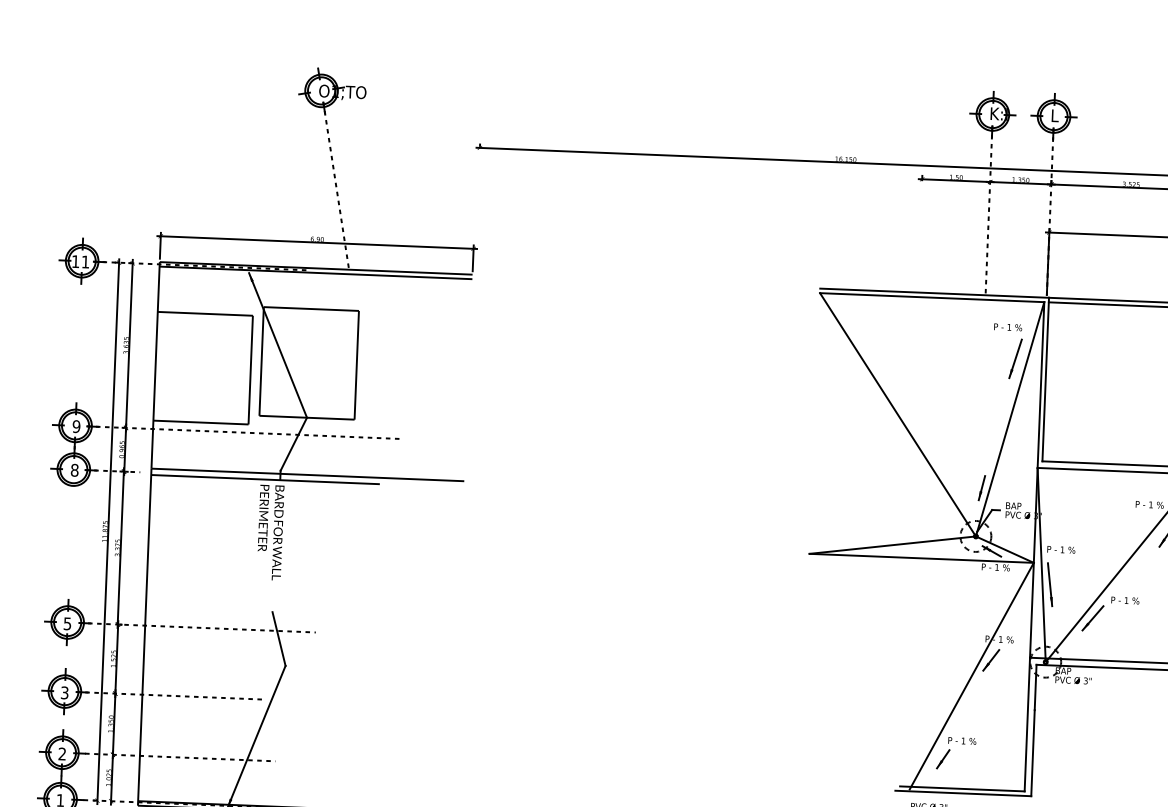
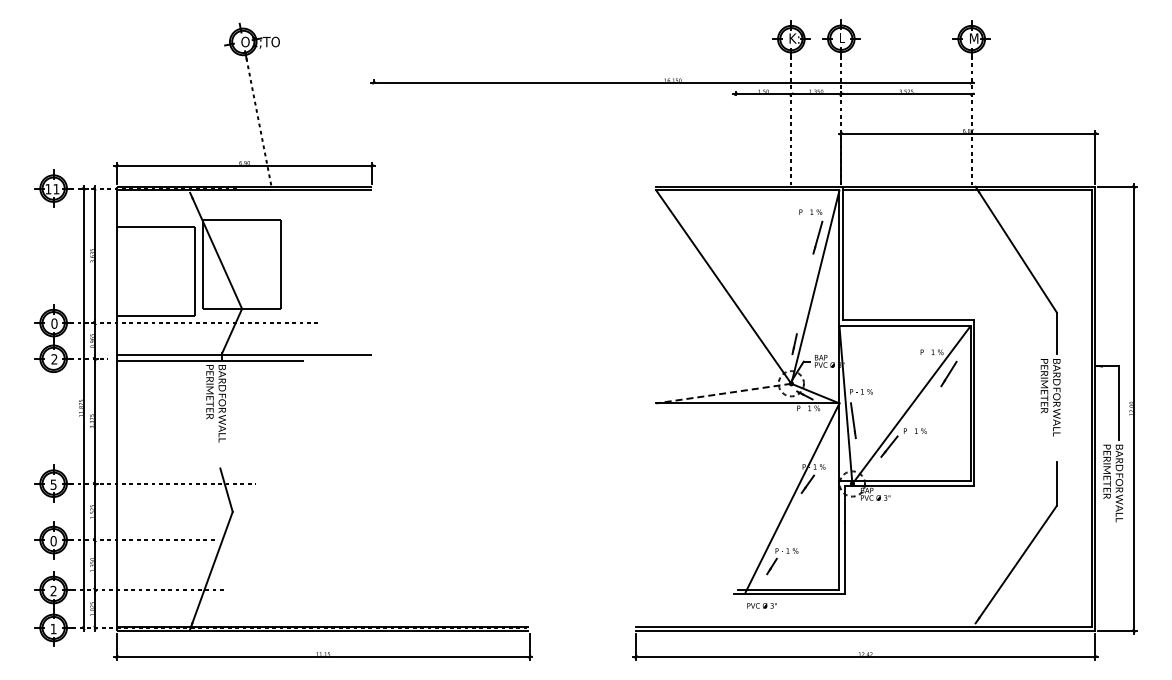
text: (76, 426) -> (54, 323), 9 -> 0
text: (74, 470) -> (54, 359), 8 -> 2
line: (892, 545) -> (723, 393), solid -> dashed
text: (64, 693) -> (53, 541), 3 -> 0

